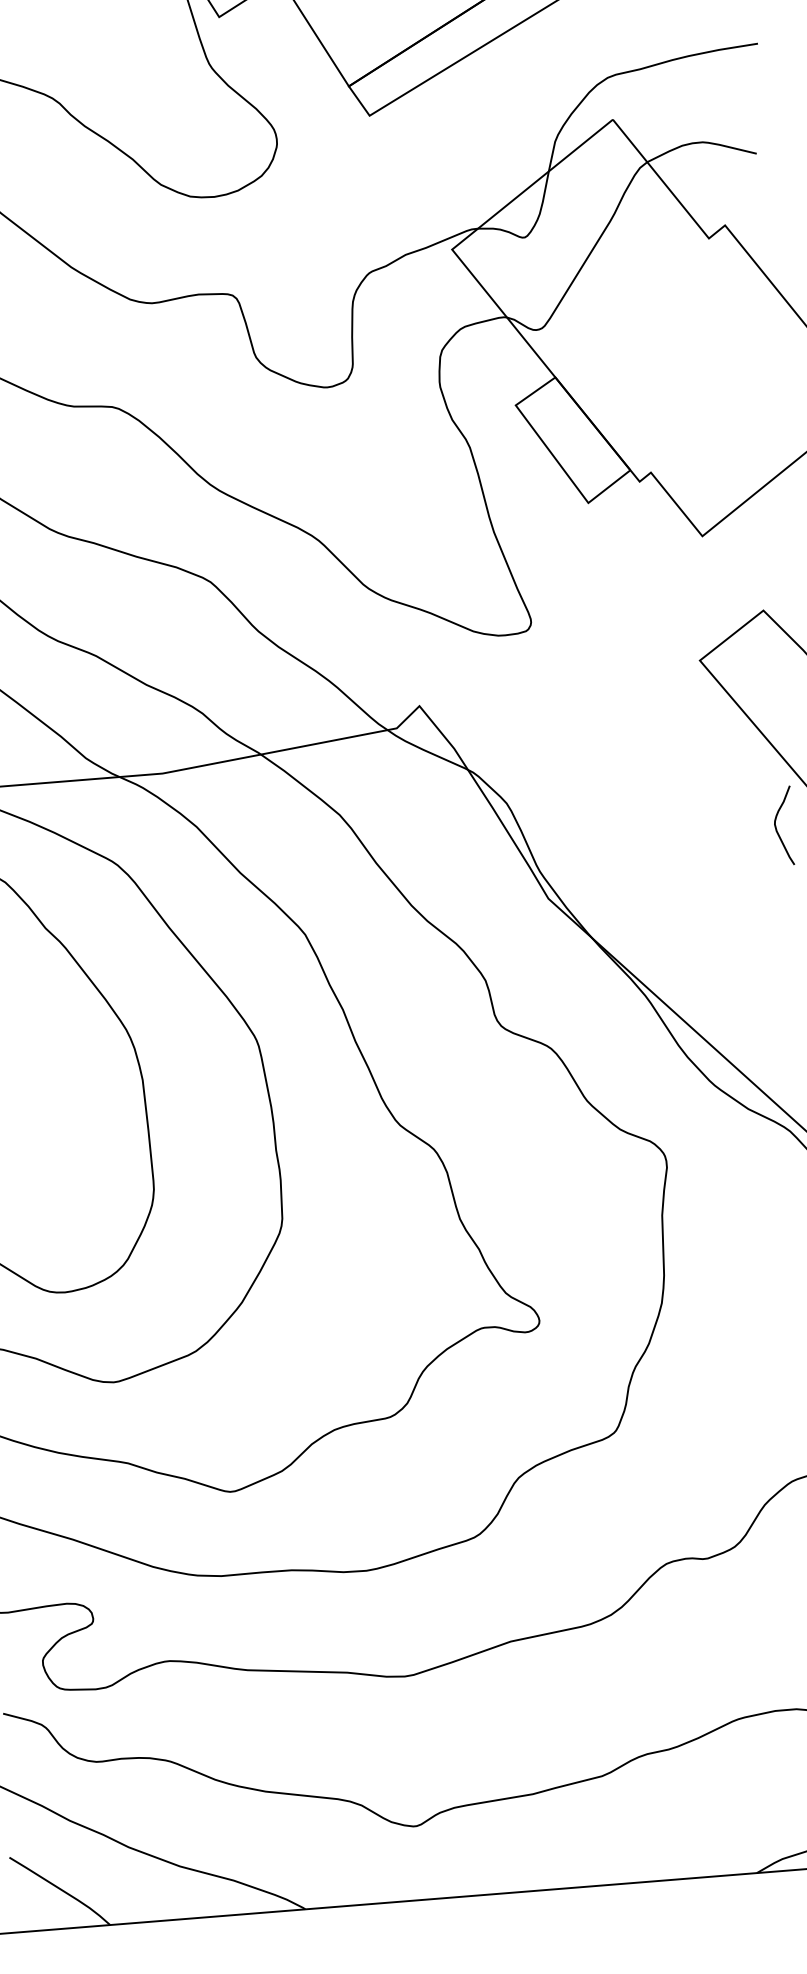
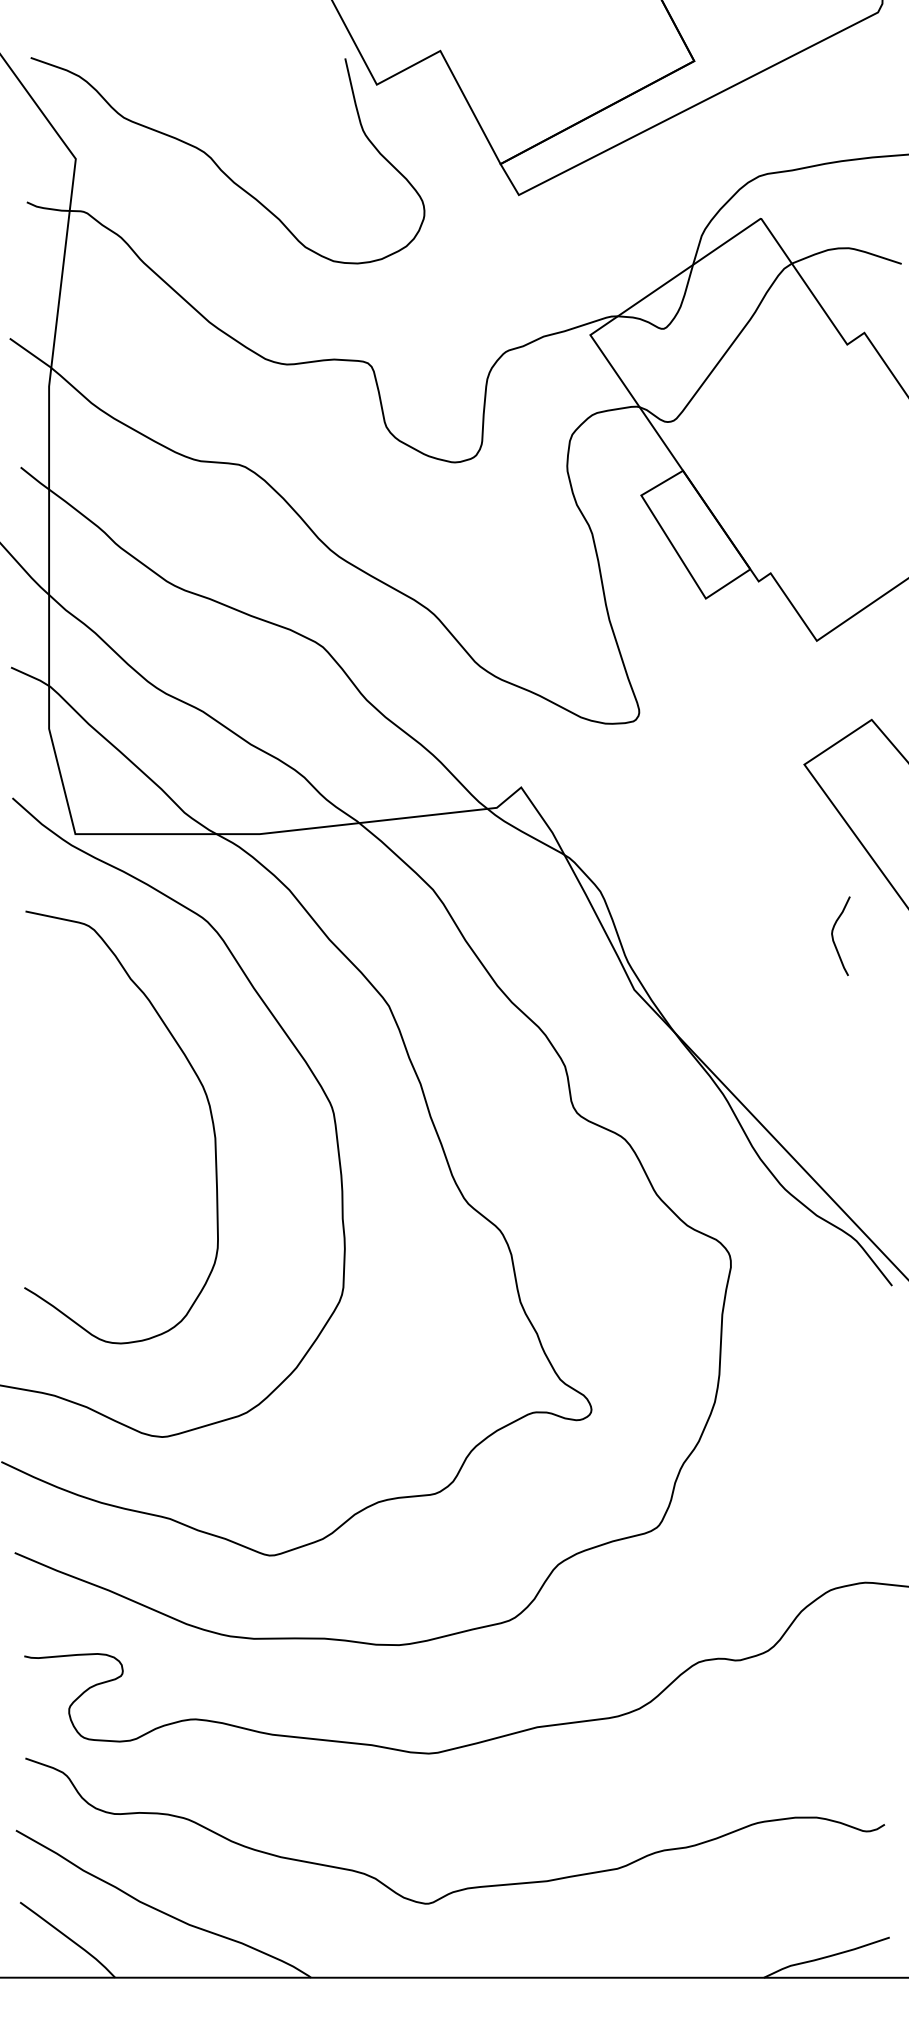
curve: (776, 825) -> (833, 935), moved

